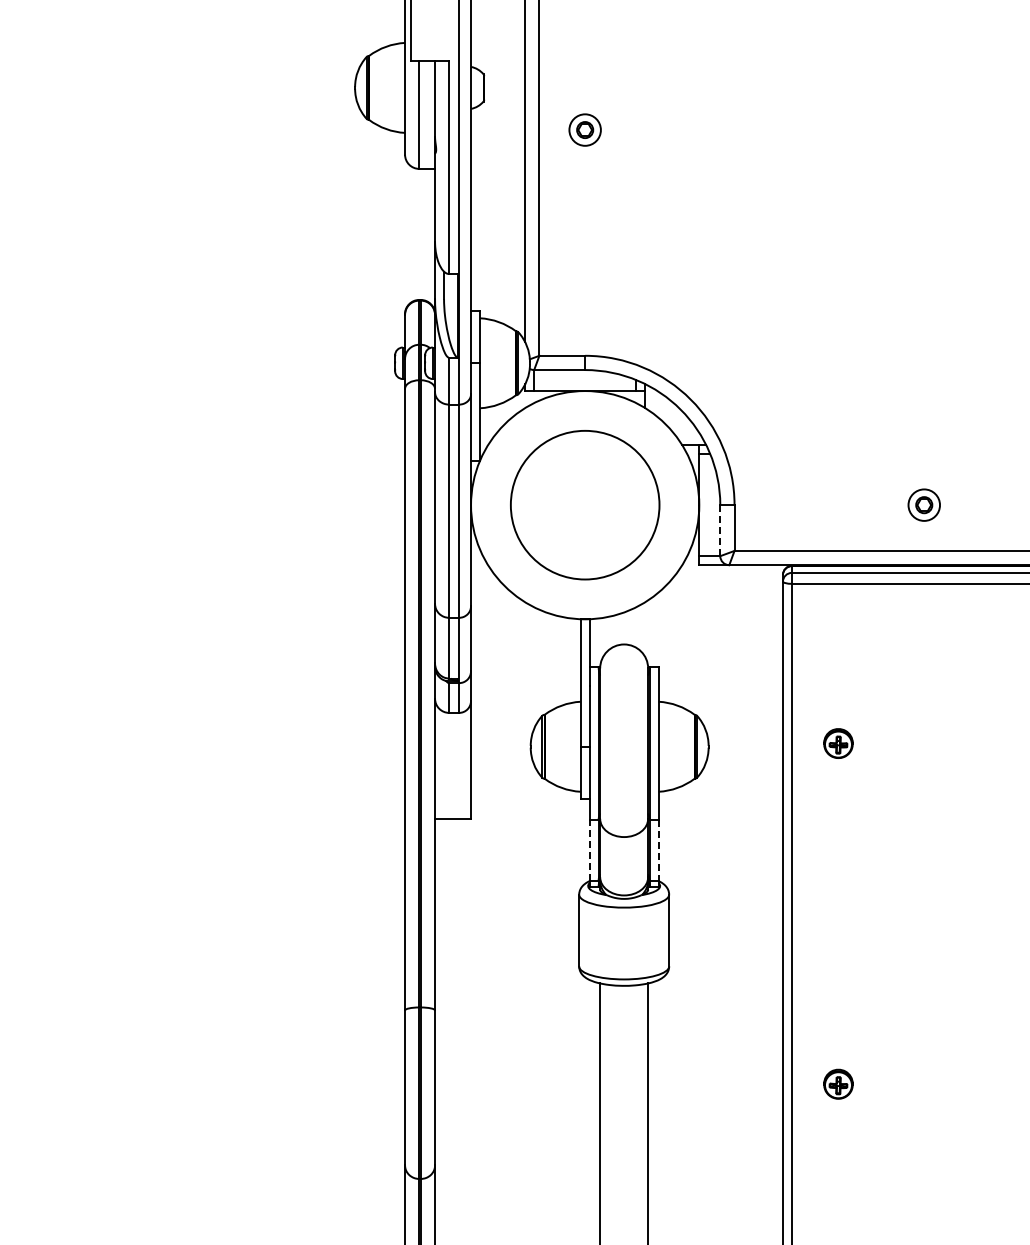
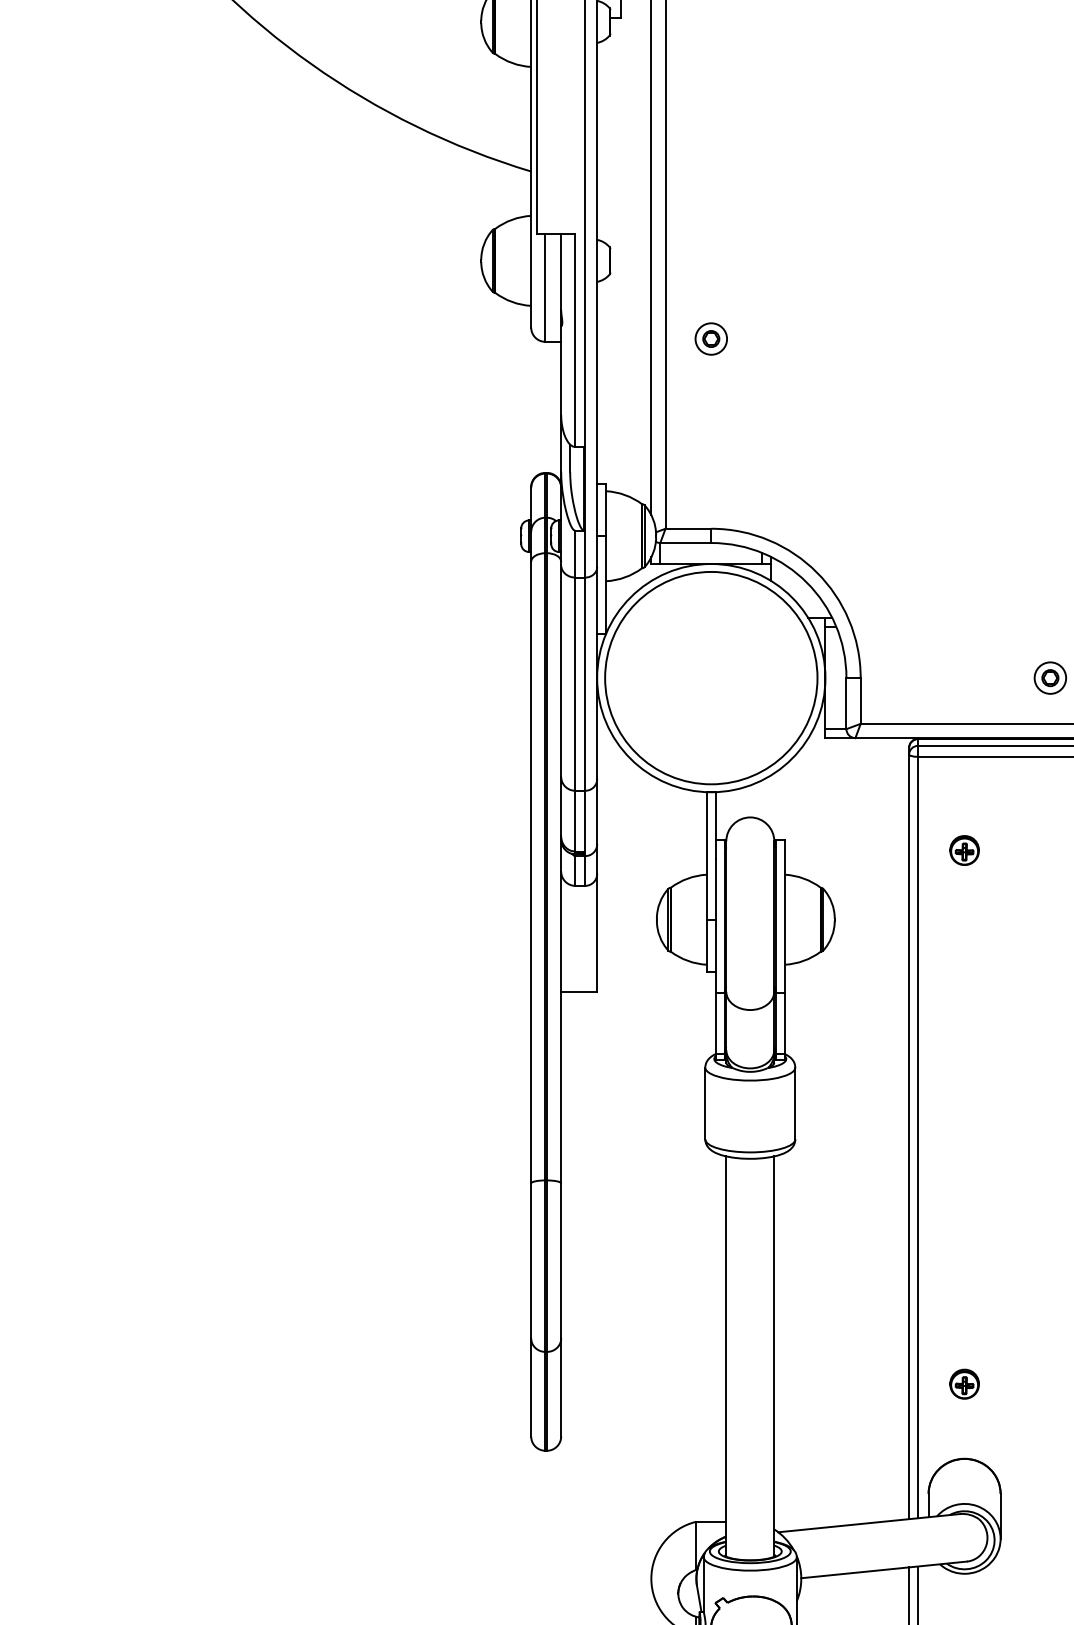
part: (584, 129) -> (710, 338), moved
circle: (585, 504) -> (711, 677), size x1.43
line: (720, 531) -> (846, 704), dashed -> solid
part: (838, 743) -> (964, 850), moved
line: (589, 849) -> (715, 1022), dashed -> solid
line: (658, 850) -> (784, 1023), dashed -> solid
part: (838, 1083) -> (964, 1383), moved

